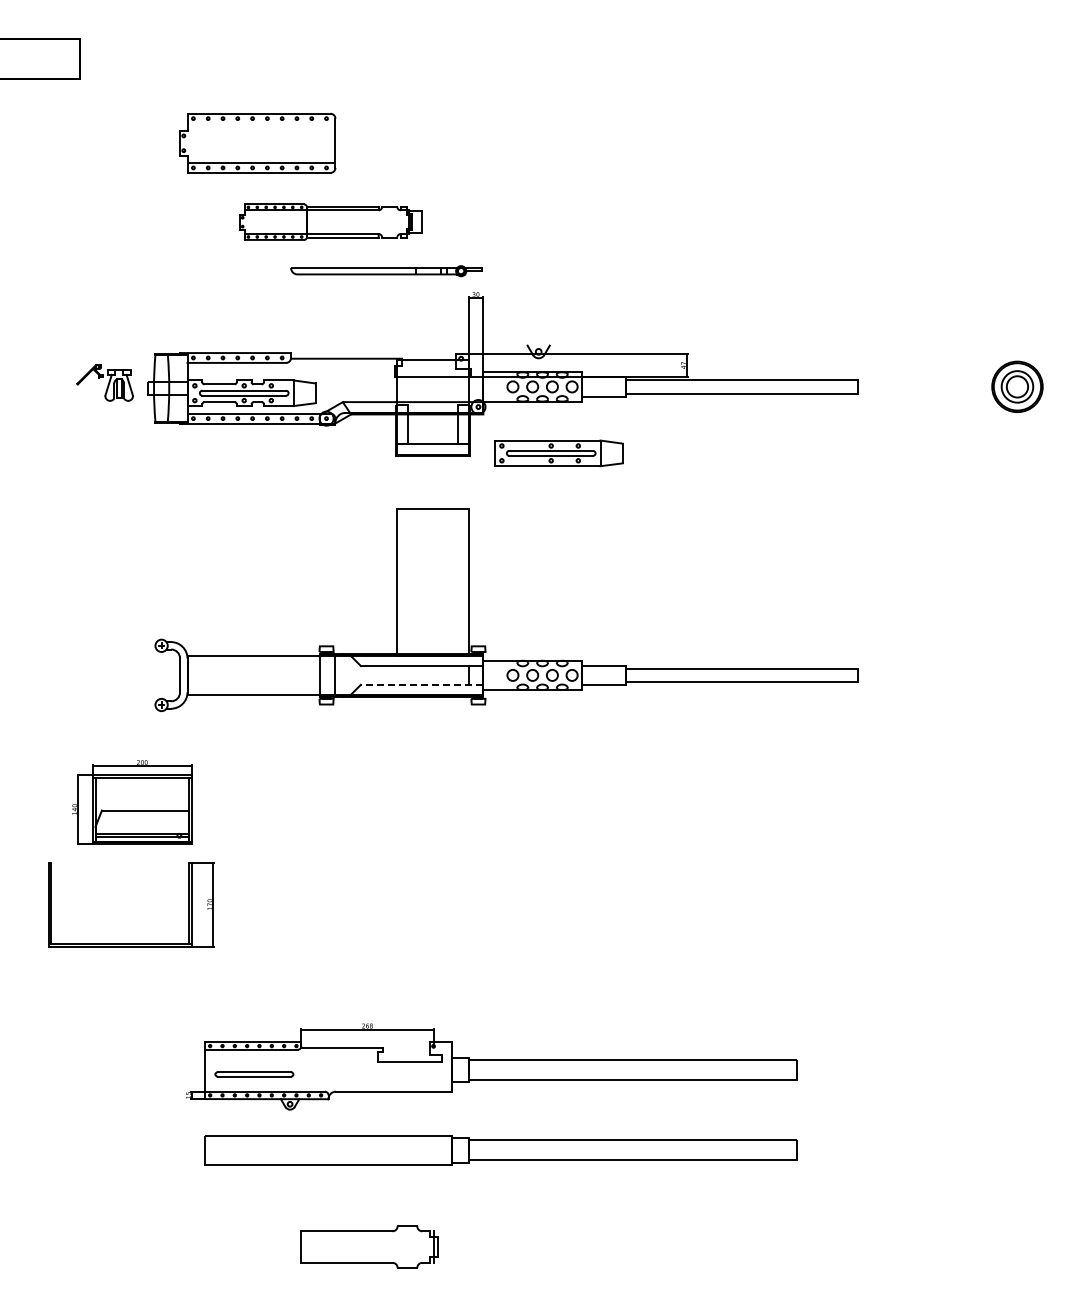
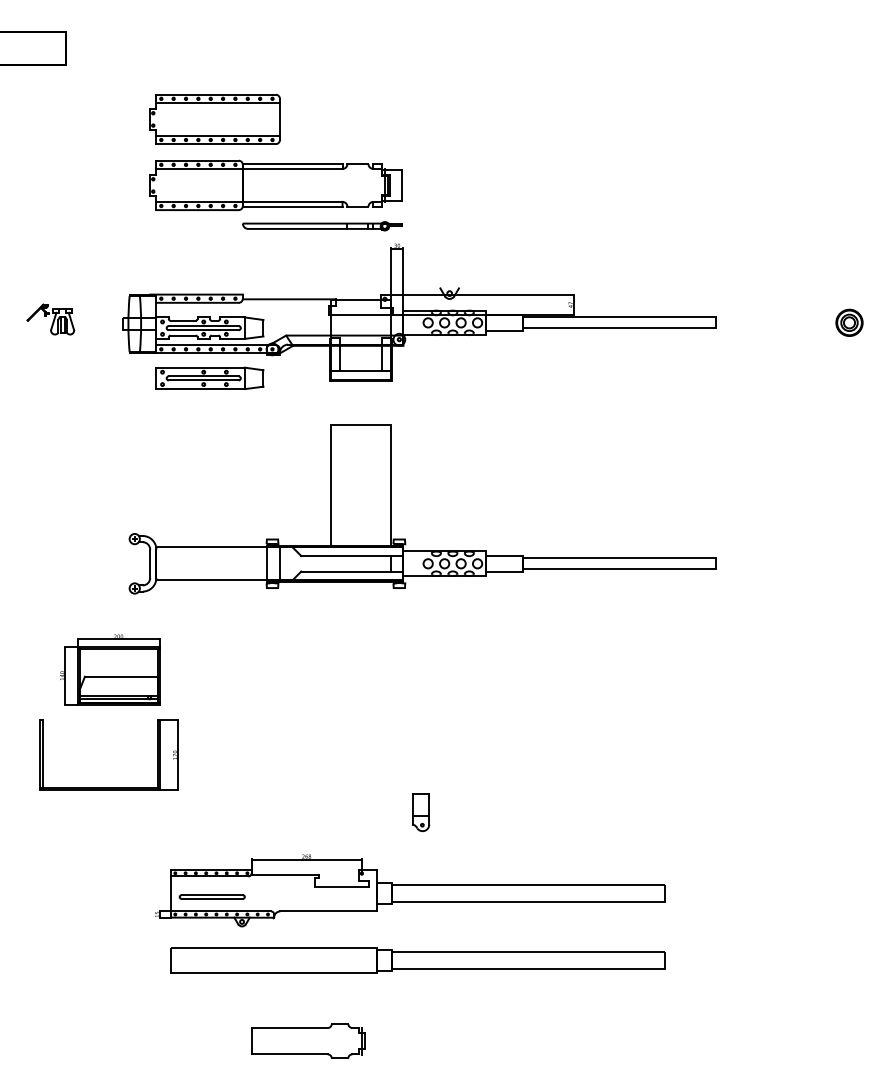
line: (261, 123) -> (218, 102), added
part: (330, 221) -> (275, 184), size x1.67
part: (104, 382) -> (50, 319), moved
part: (1017, 386) -> (849, 322), size x0.62
part: (558, 453) -> (209, 378), moved
line: (421, 684) -> (351, 571), dashed -> solid
part: (504, 973) -> (421, 812), added

